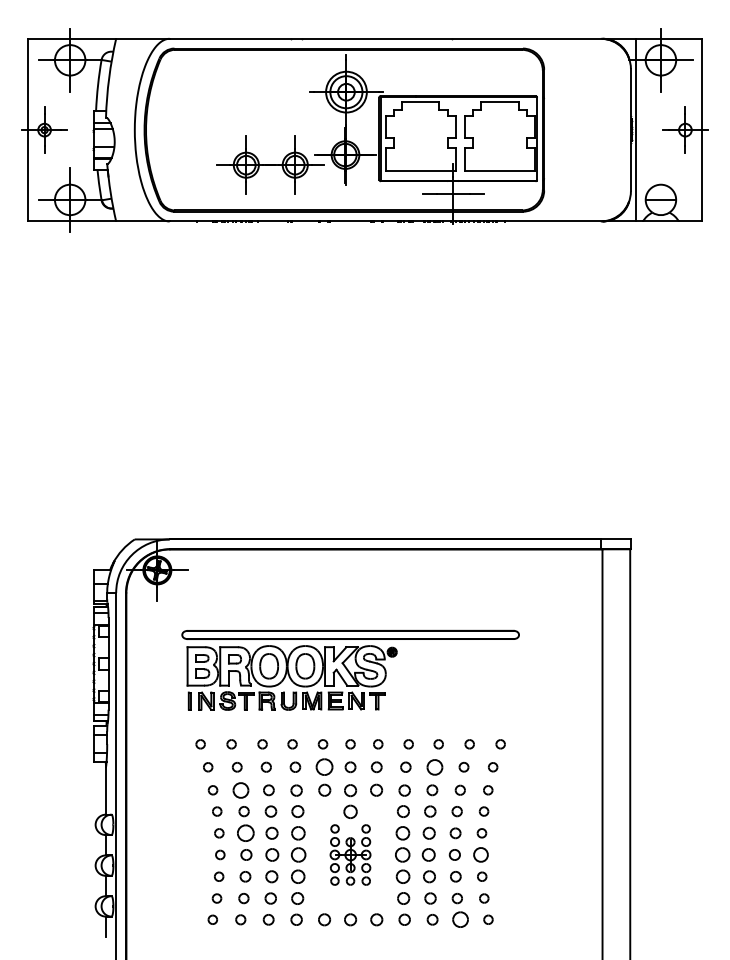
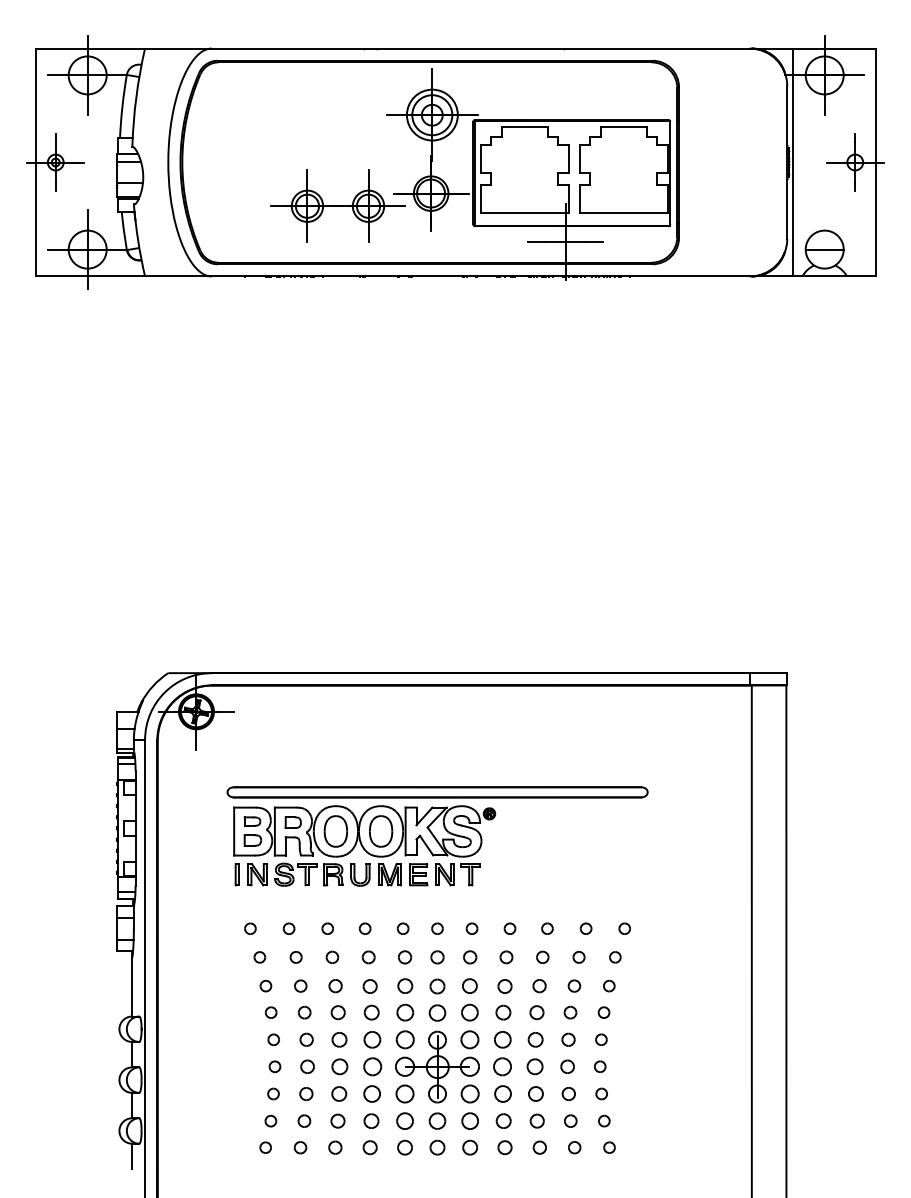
part: (434, 766) -> (542, 956), size x0.62
part: (324, 767) -> (404, 957), size x0.62
part: (240, 789) -> (300, 985), size x0.62
part: (245, 833) -> (306, 1040), size x0.62
part: (350, 854) -> (437, 1066), size x1.67
part: (480, 854) -> (599, 1066), size x0.62
part: (460, 919) -> (574, 1147), size x0.62

